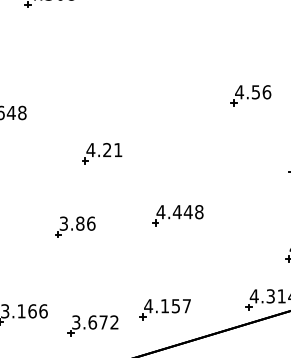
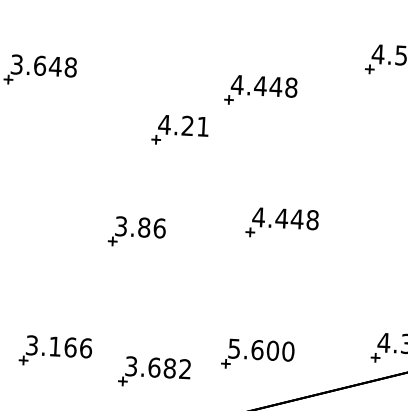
part: (157, 122) -> (260, 90), added
text: (167, 306) -> (260, 350), 4.157 -> 5.600
text: (103, 322) -> (169, 368), 3.672 -> 3.682

